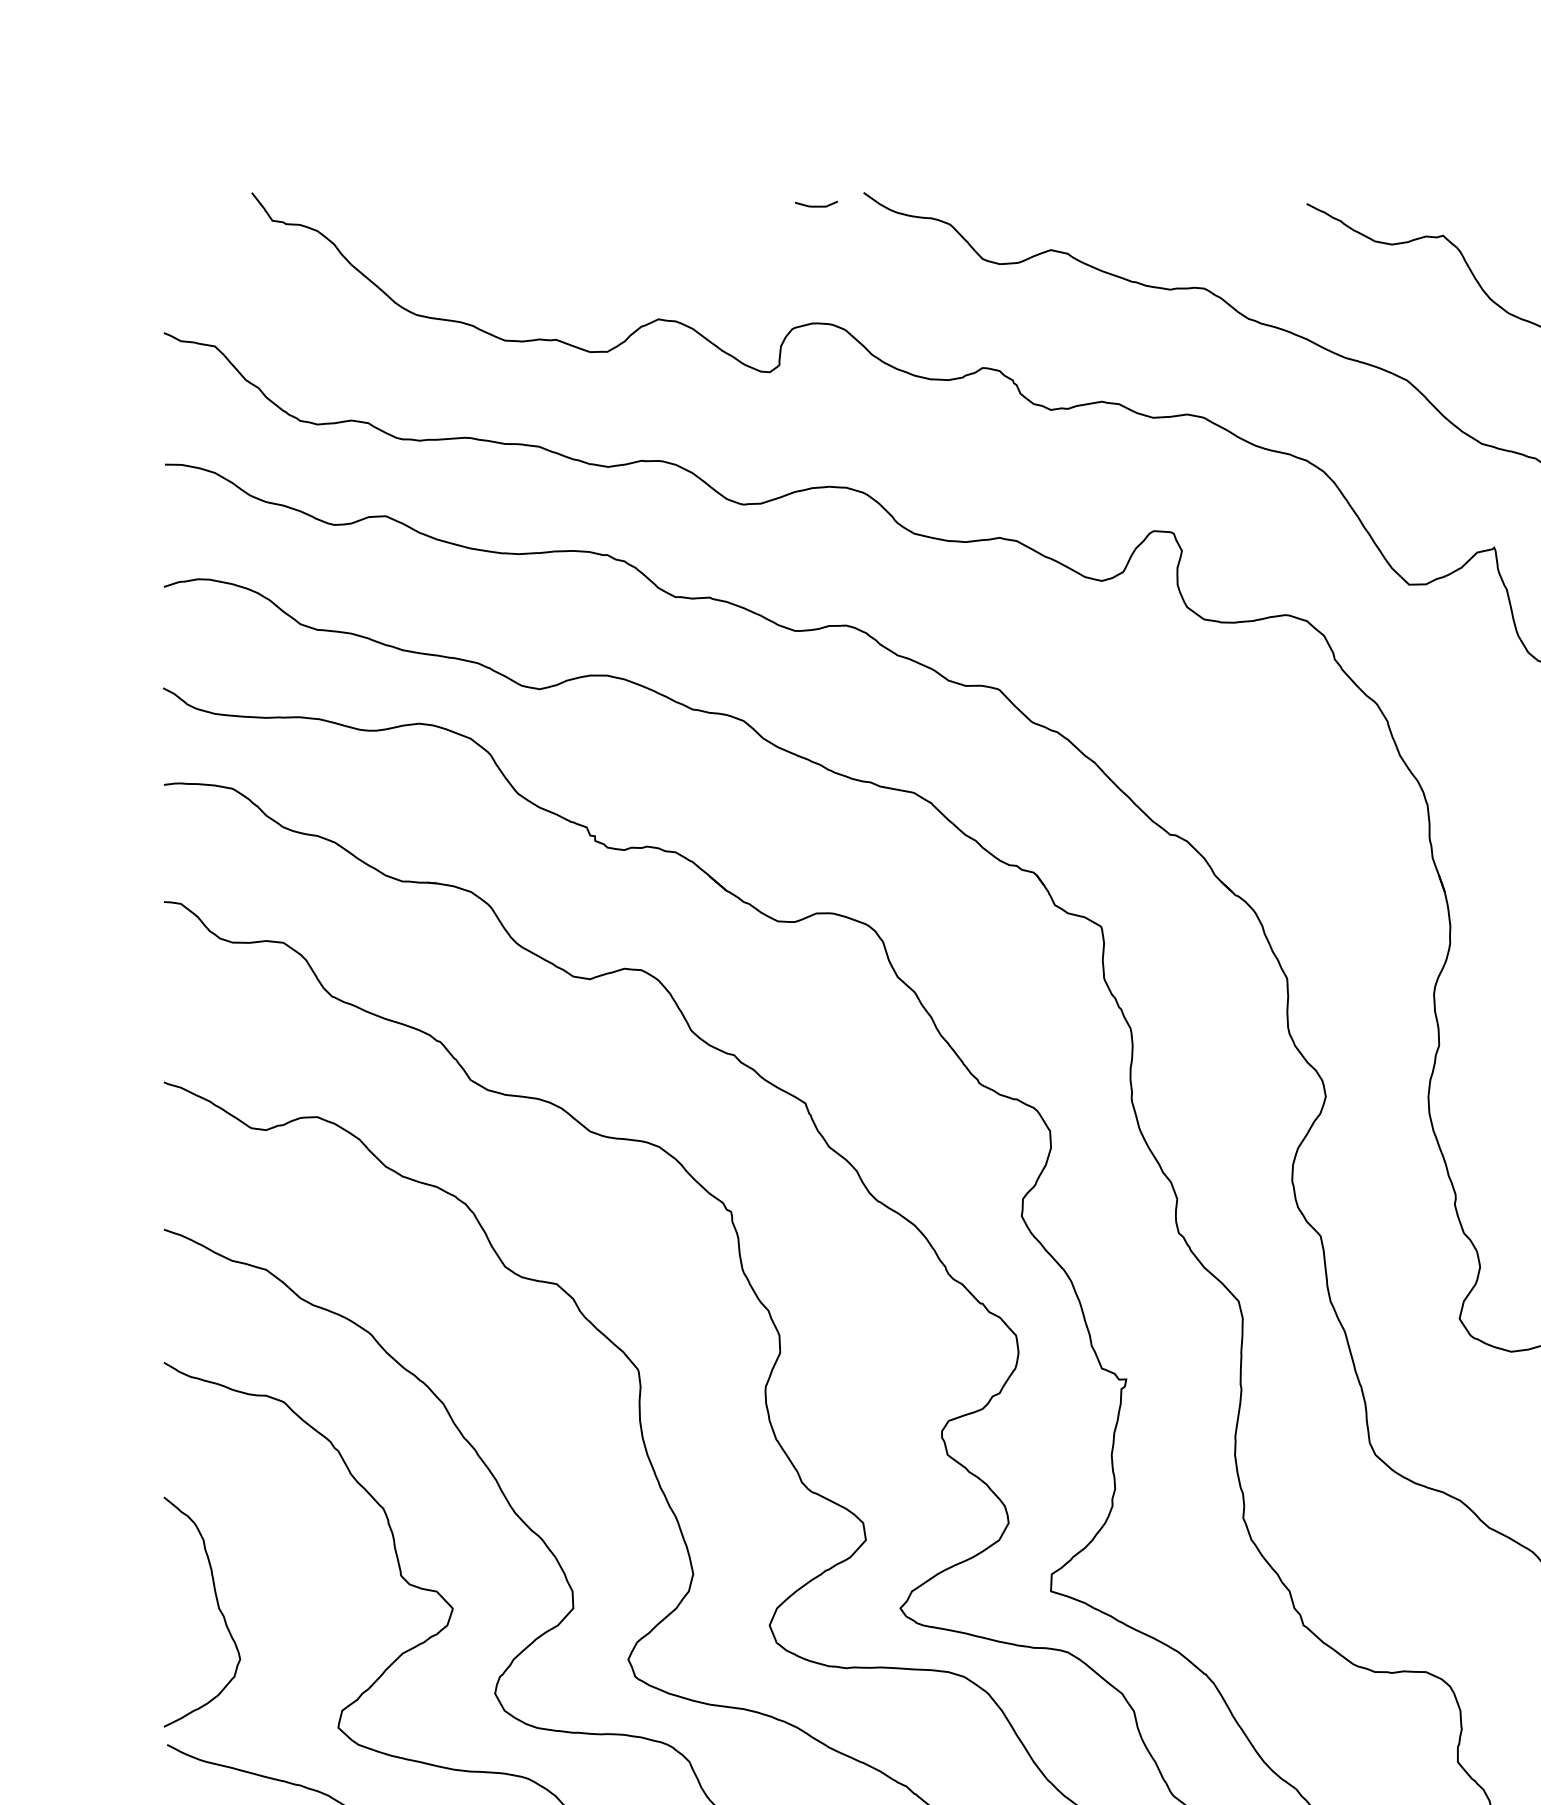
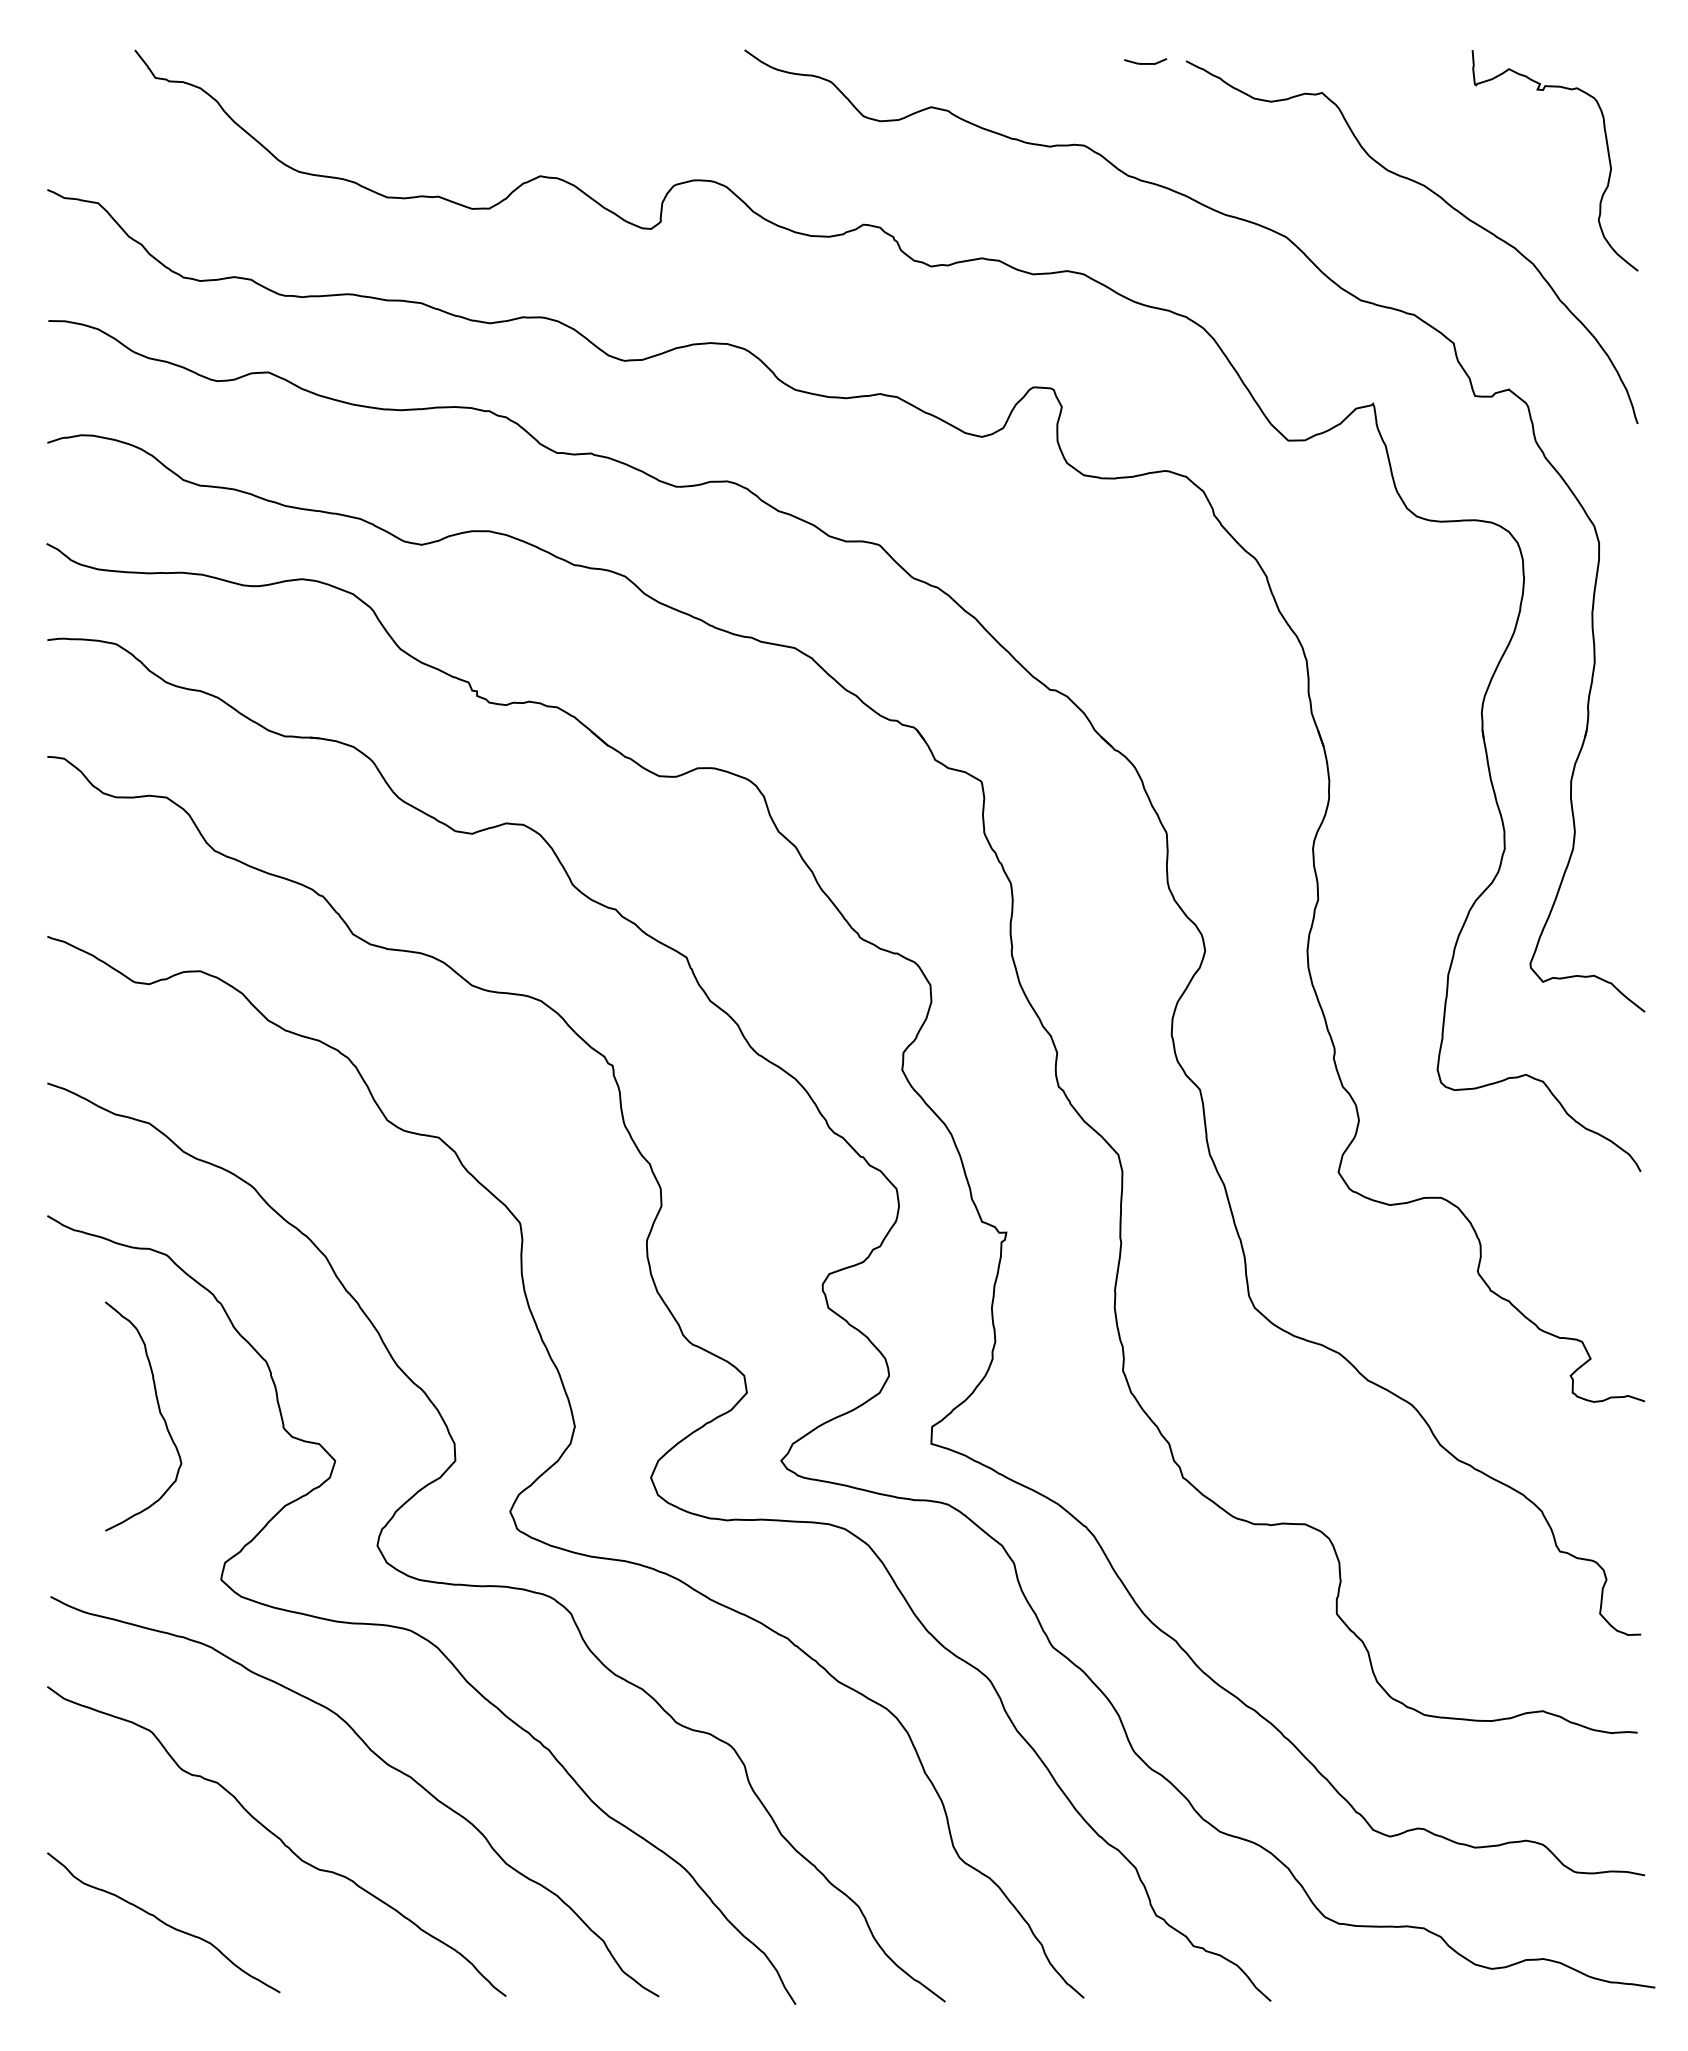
line: (816, 206) -> (1145, 63), moved
curve: (217, 1606) -> (158, 1410), moved

